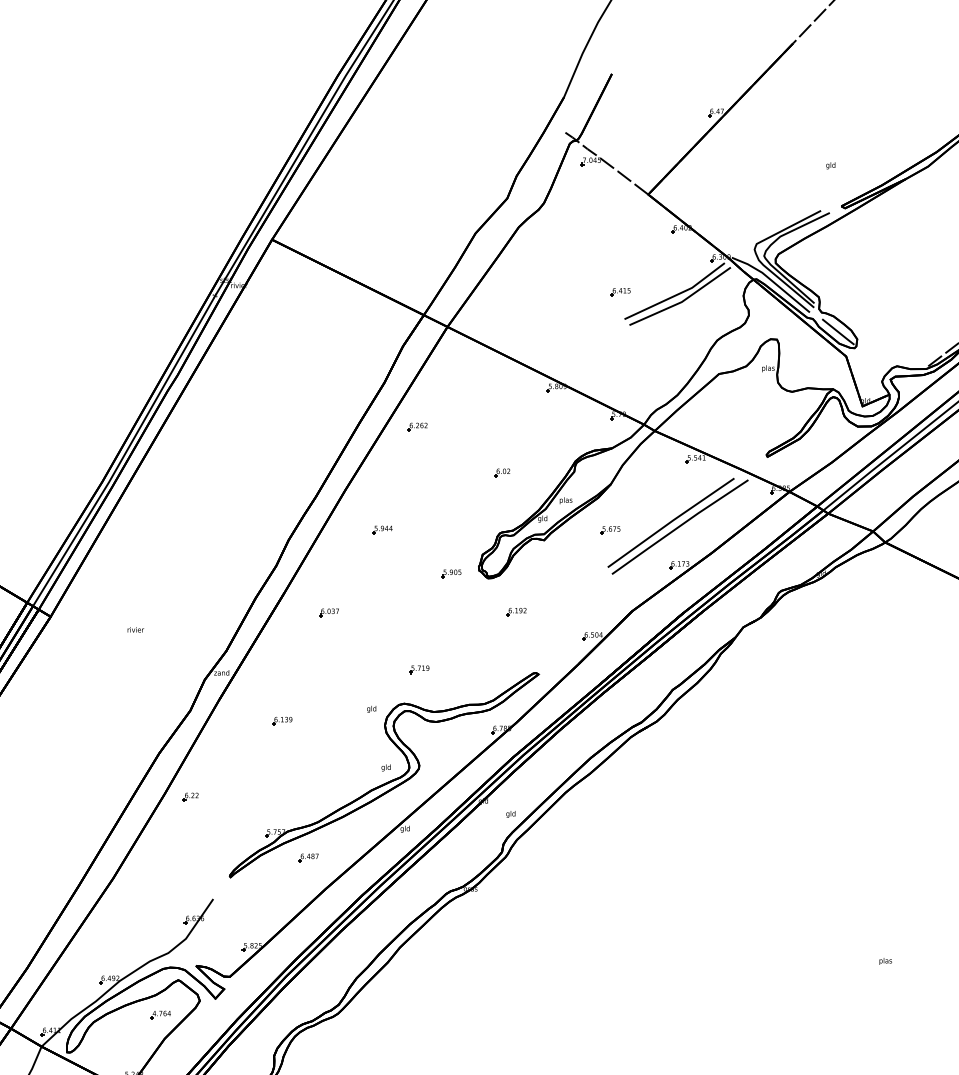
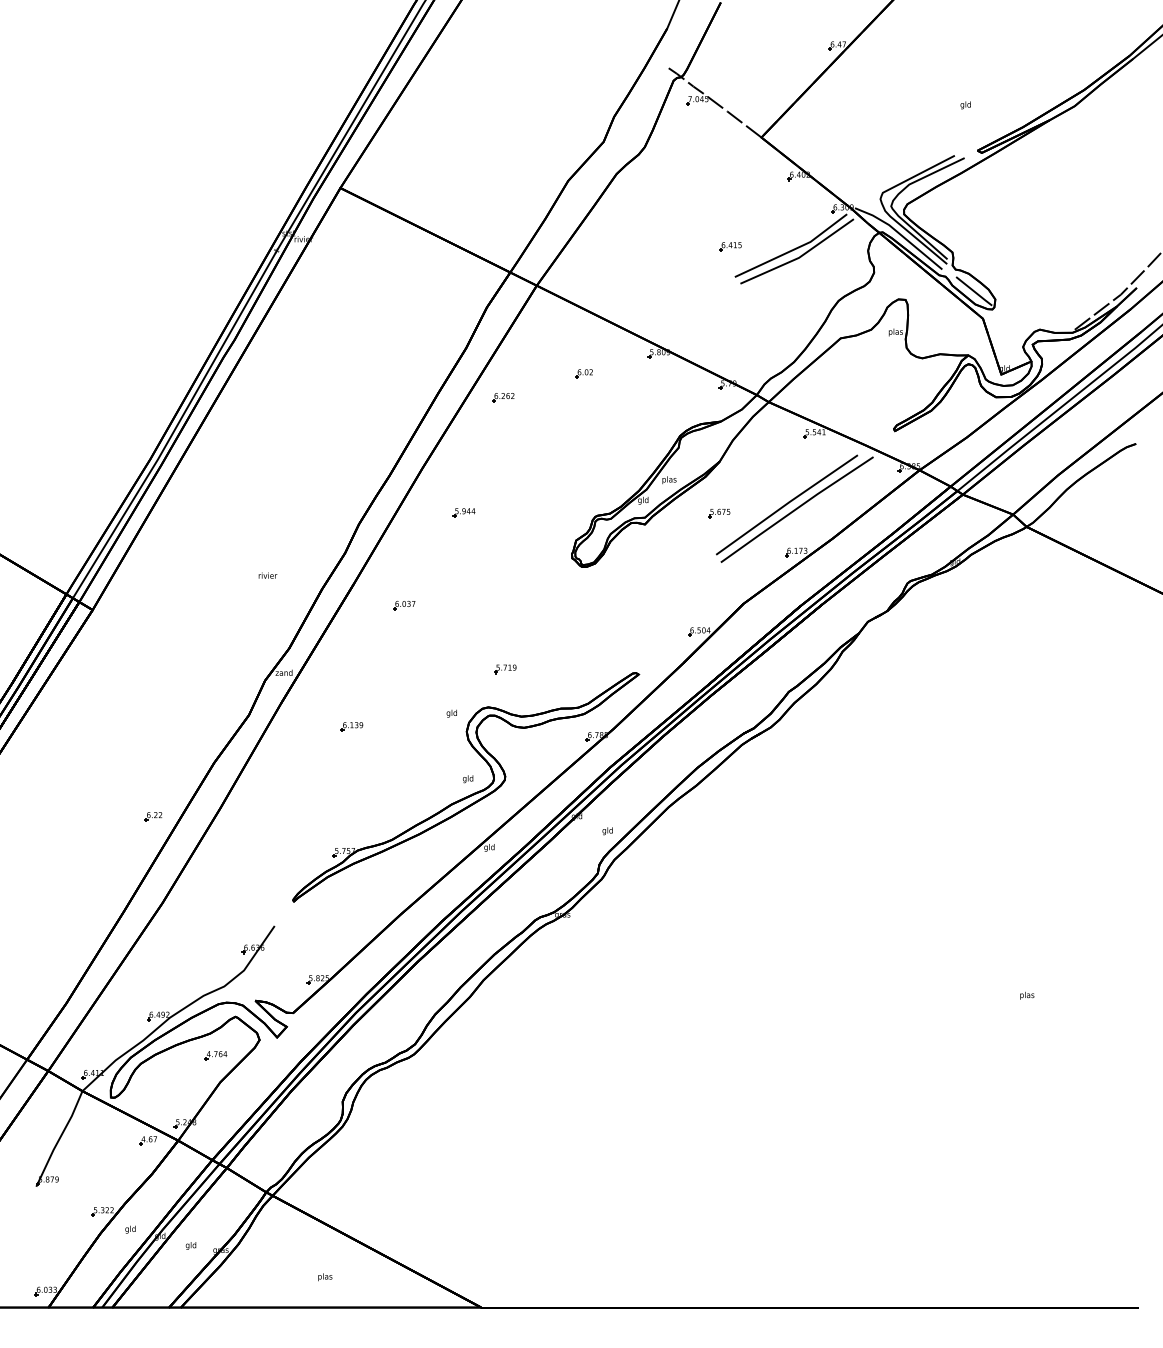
part: (501, 472) -> (583, 373), moved
part: (451, 573) -> (541, 561), removed
part: (516, 611) -> (614, 604), removed
text: (135, 629) -> (267, 575), moved
part: (190, 796) -> (153, 816), moved
part: (308, 857) -> (381, 879), removed

